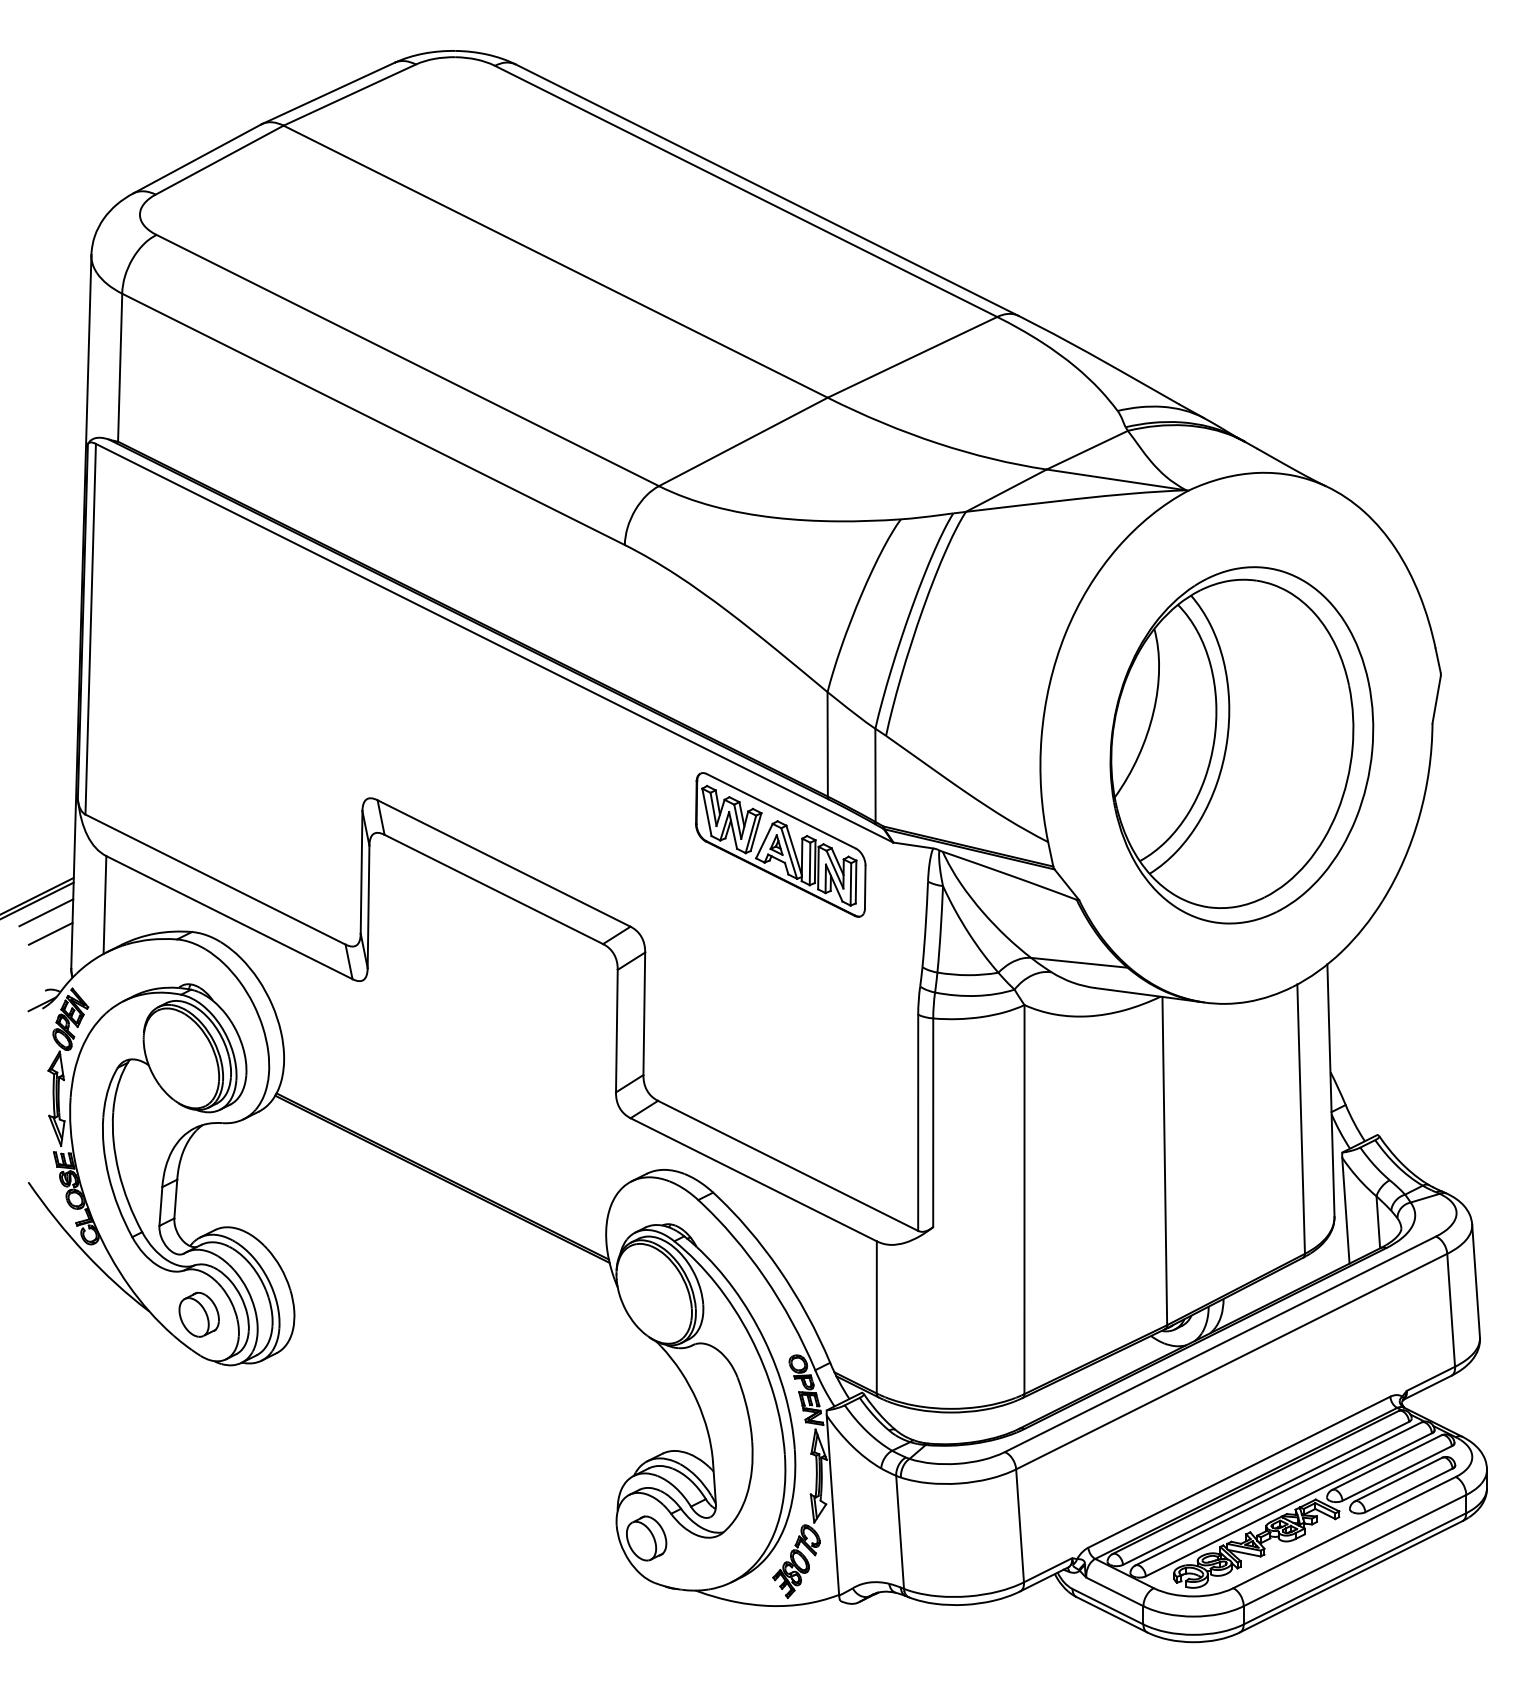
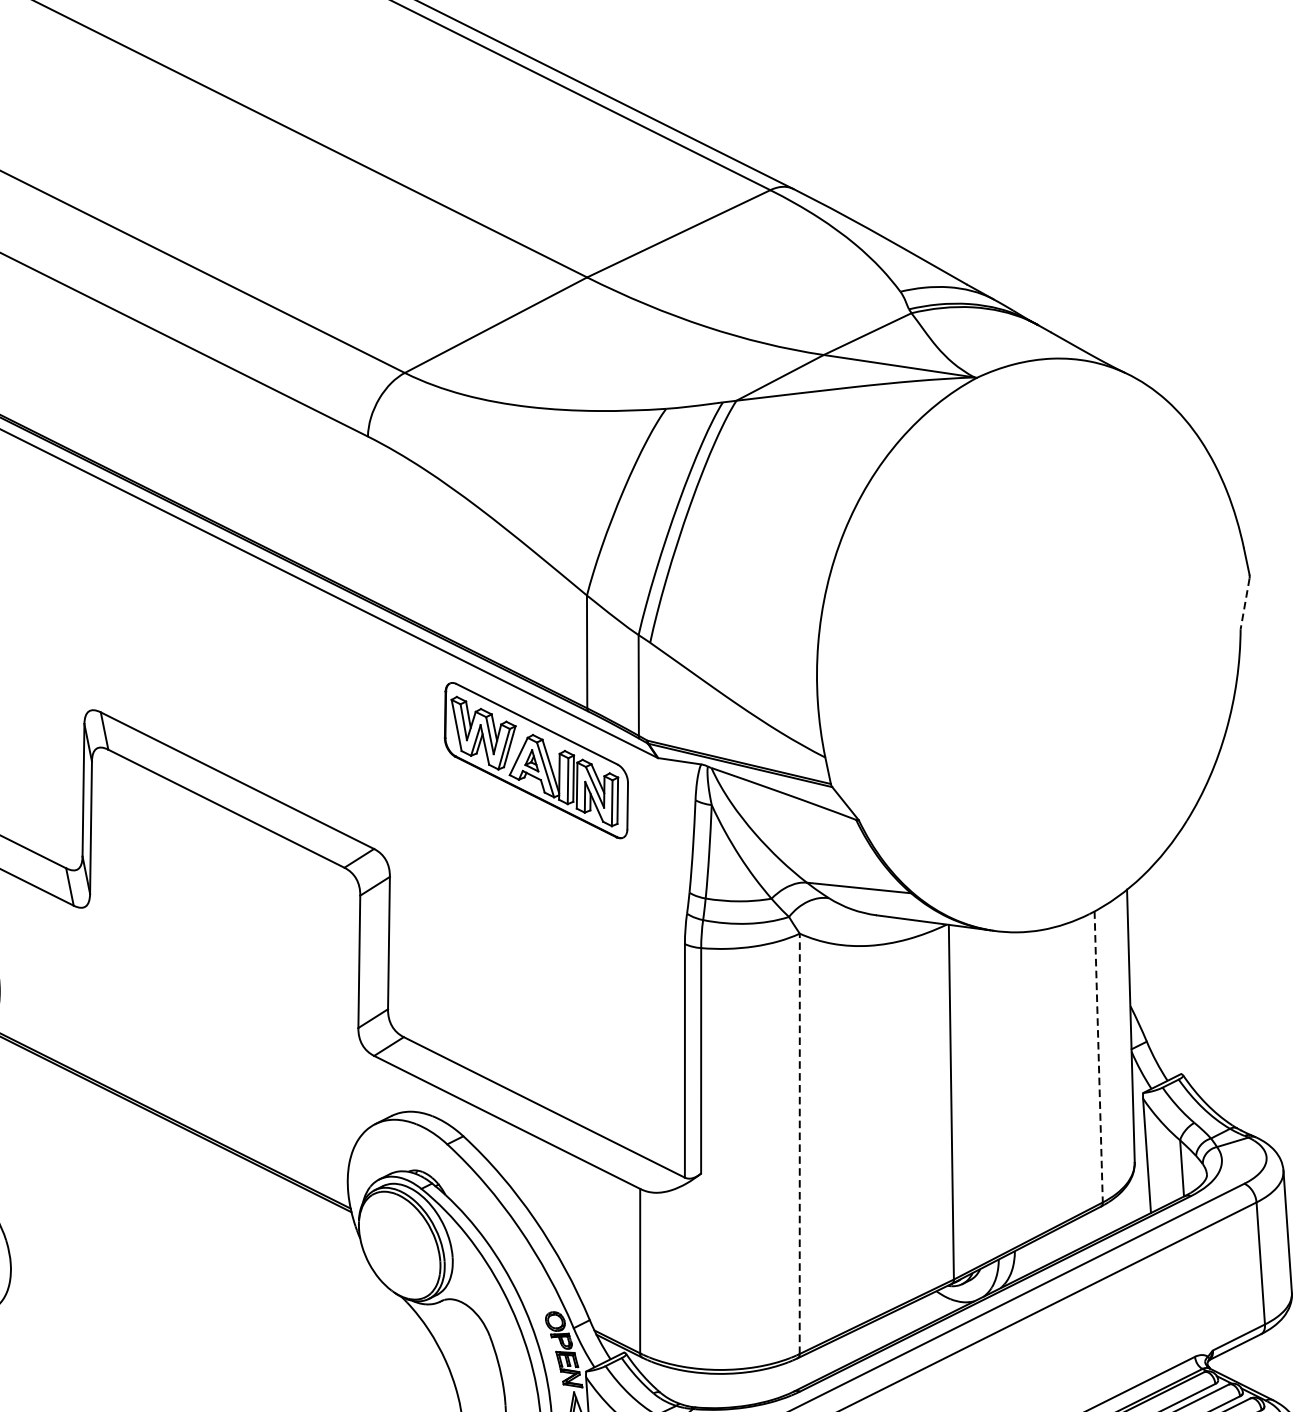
line: (1436, 699) -> (1244, 603), solid -> dashed
part: (1241, 745) -> (1034, 653), removed
line: (1301, 1119) -> (1099, 1057), solid -> dashed
line: (1024, 1199) -> (799, 1143), solid -> dashed

